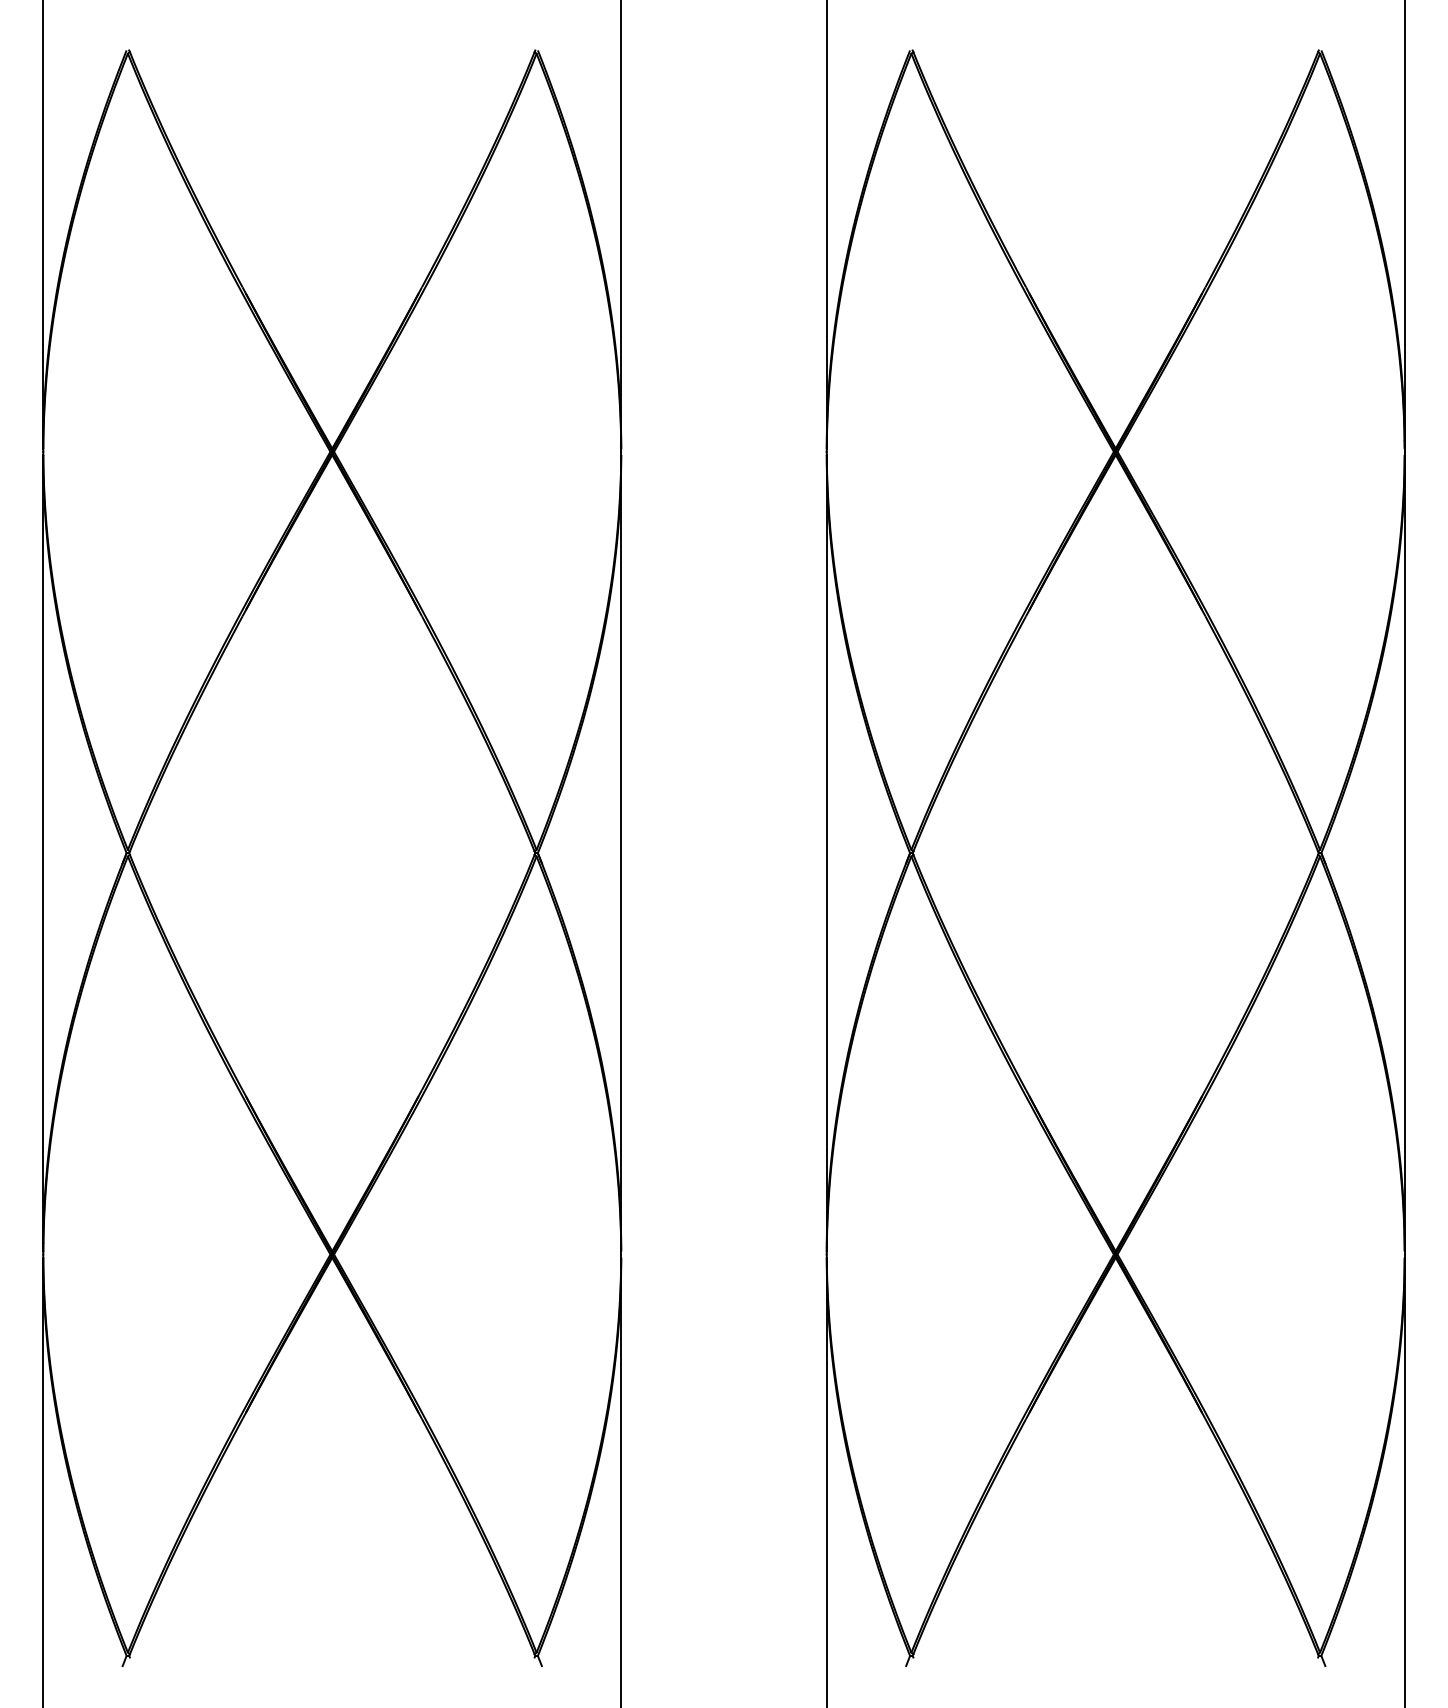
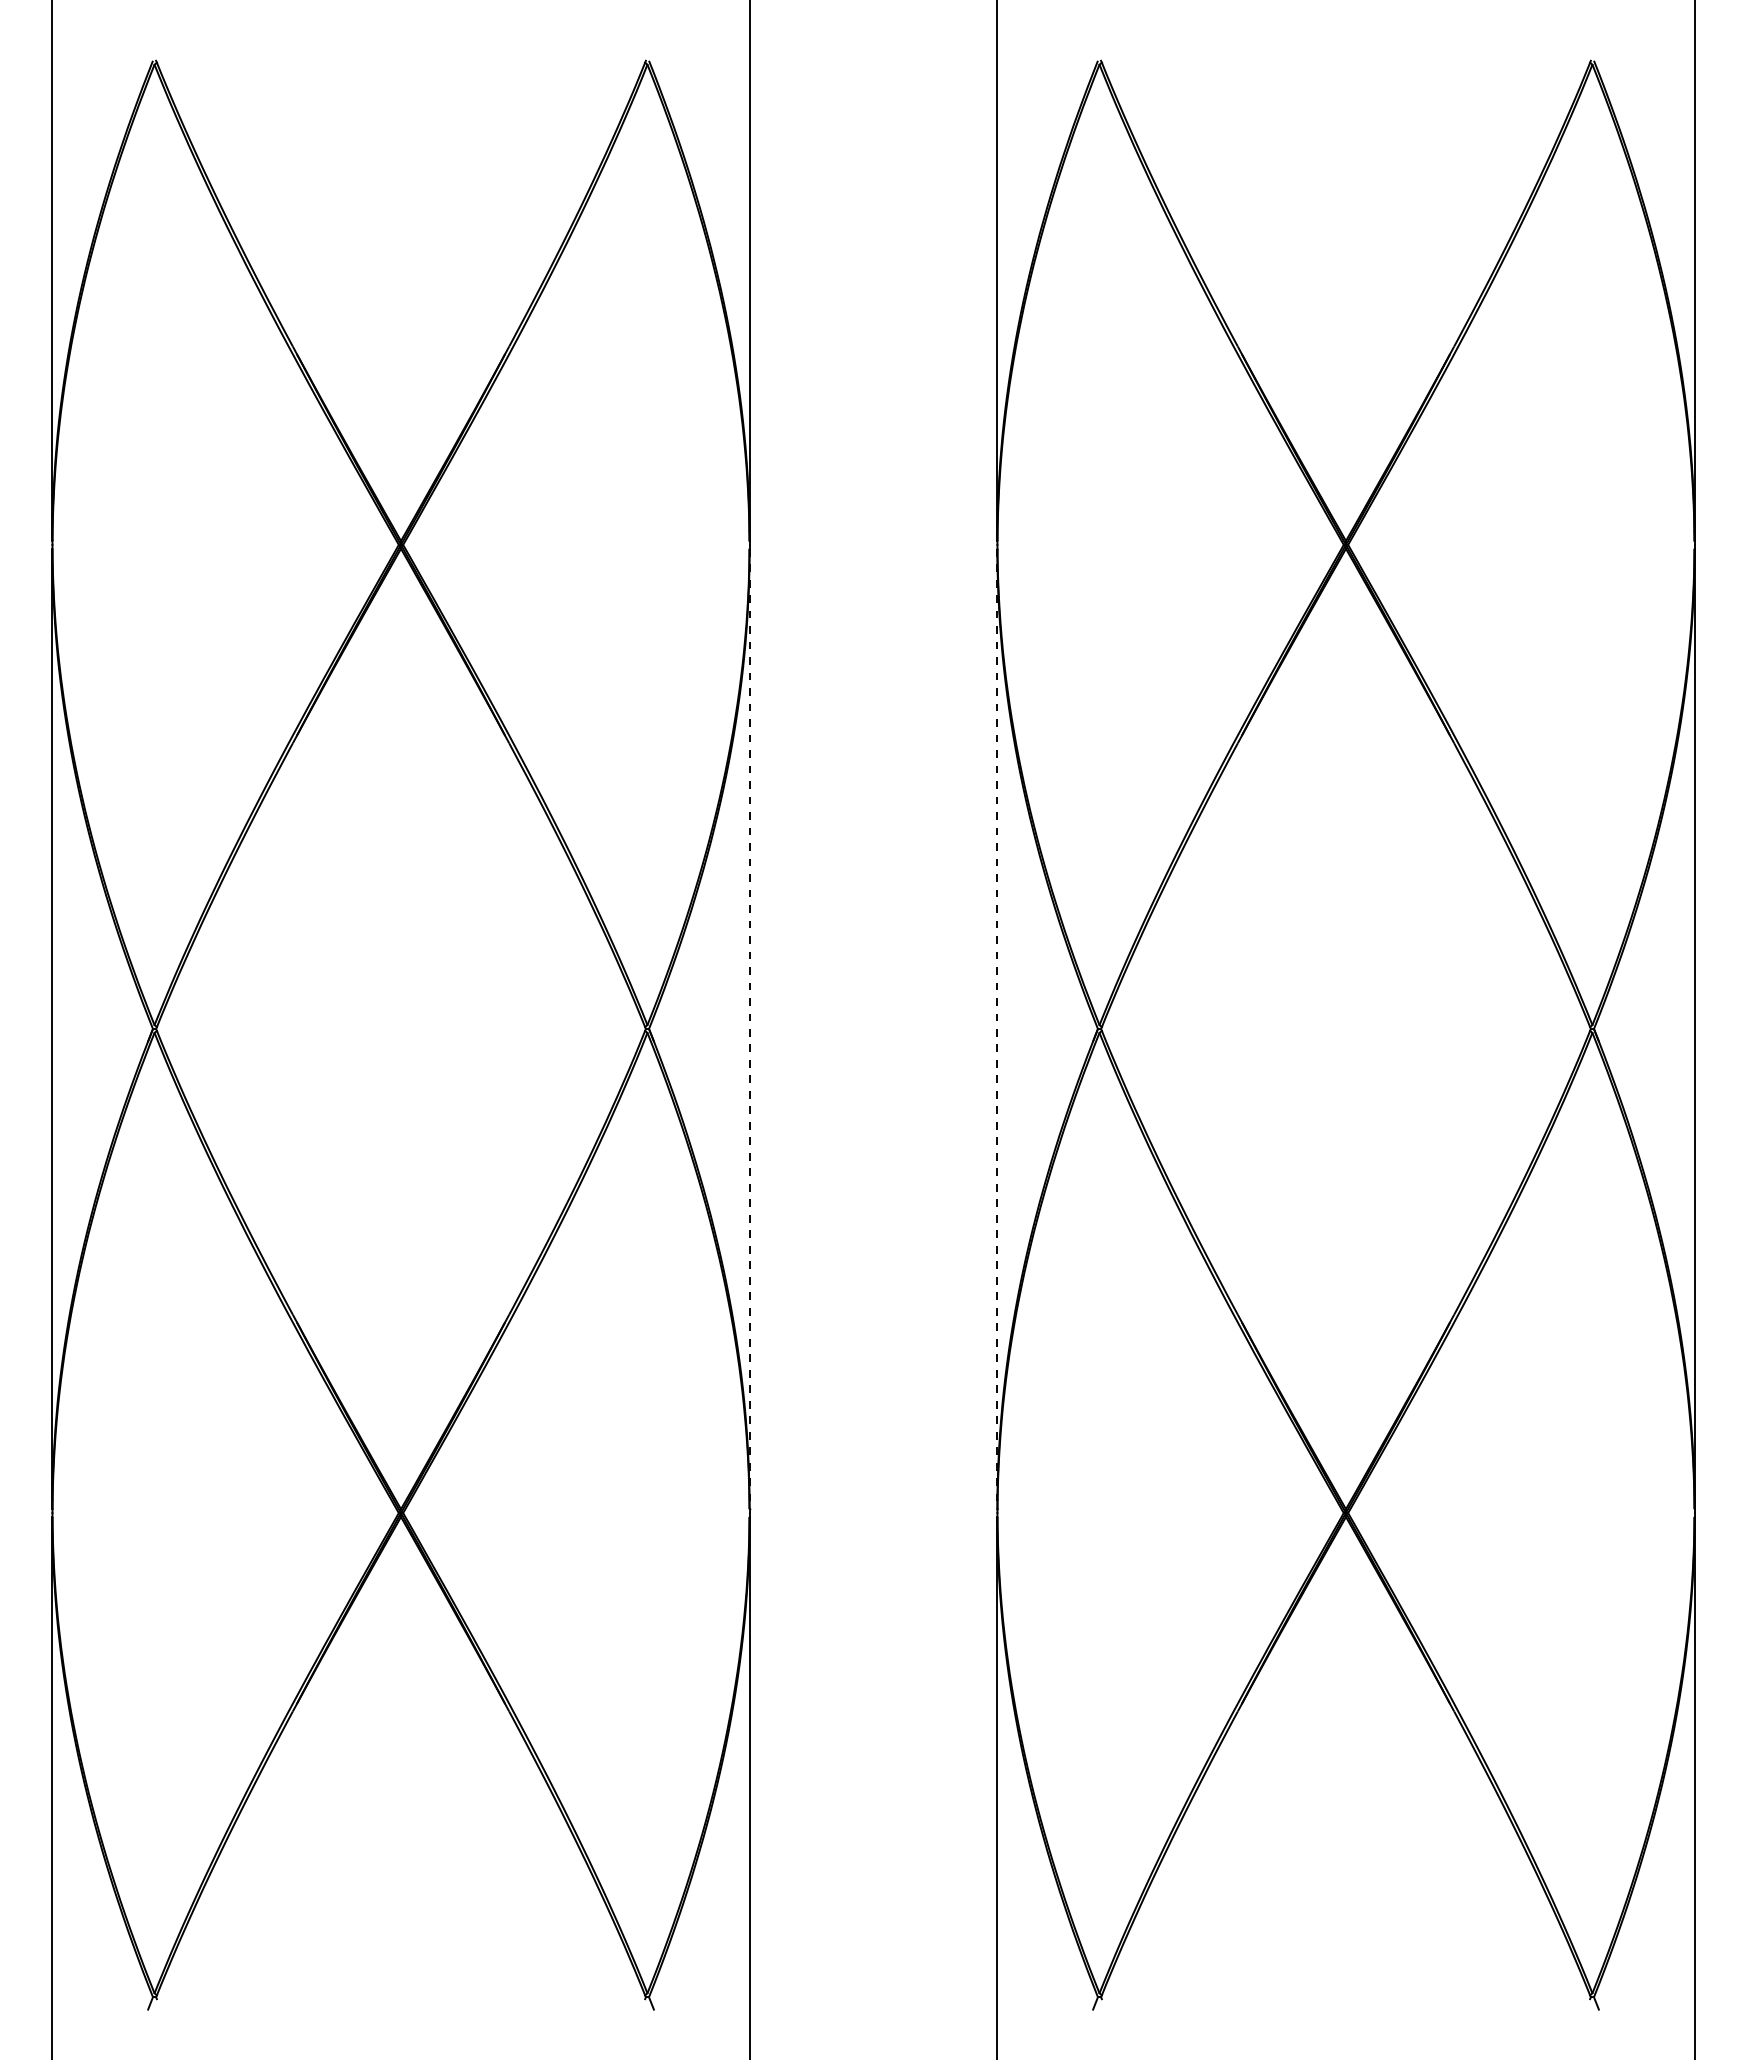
line: (621, 853) -> (749, 1029), solid -> dashed
line: (826, 853) -> (997, 1029), solid -> dashed

